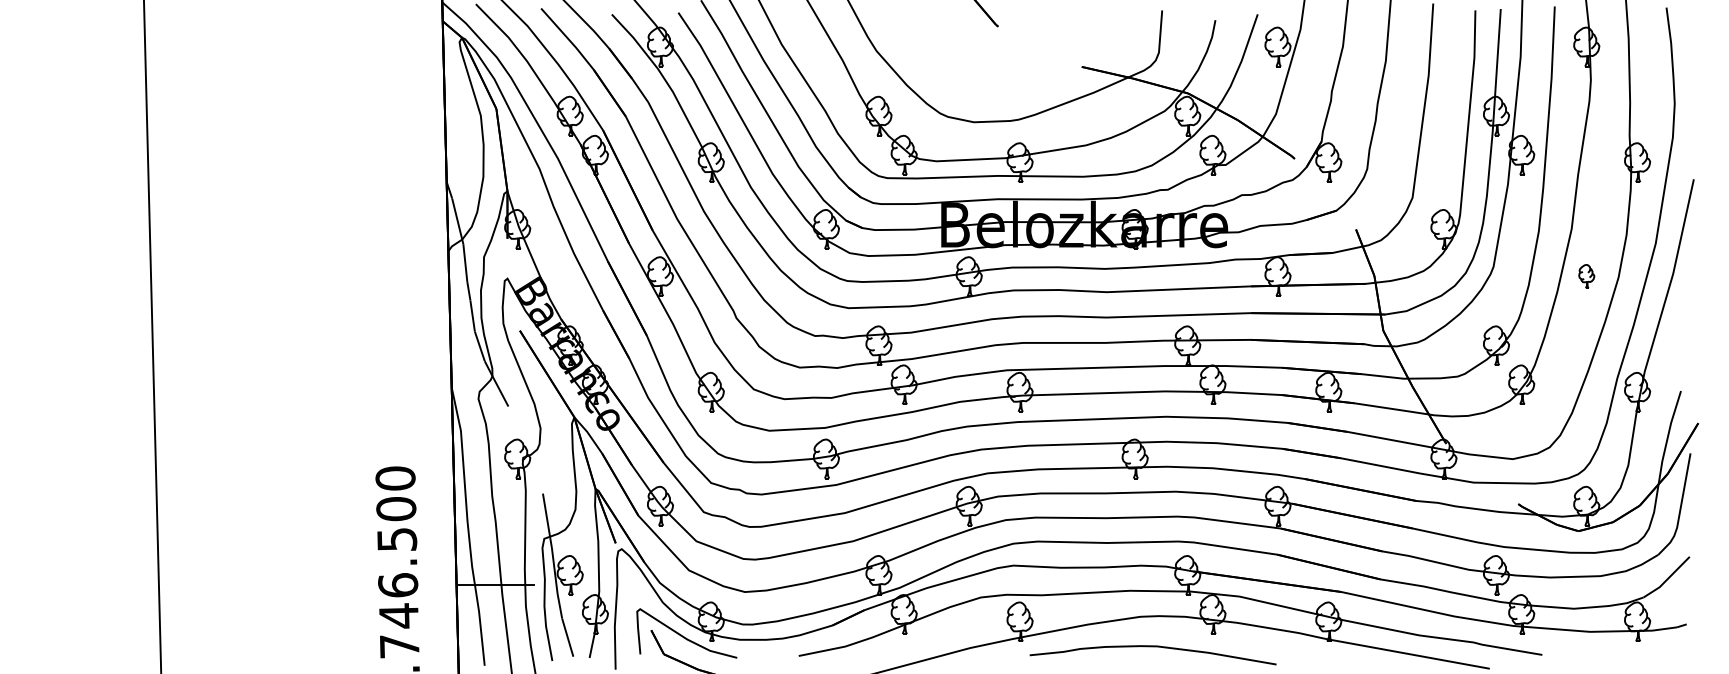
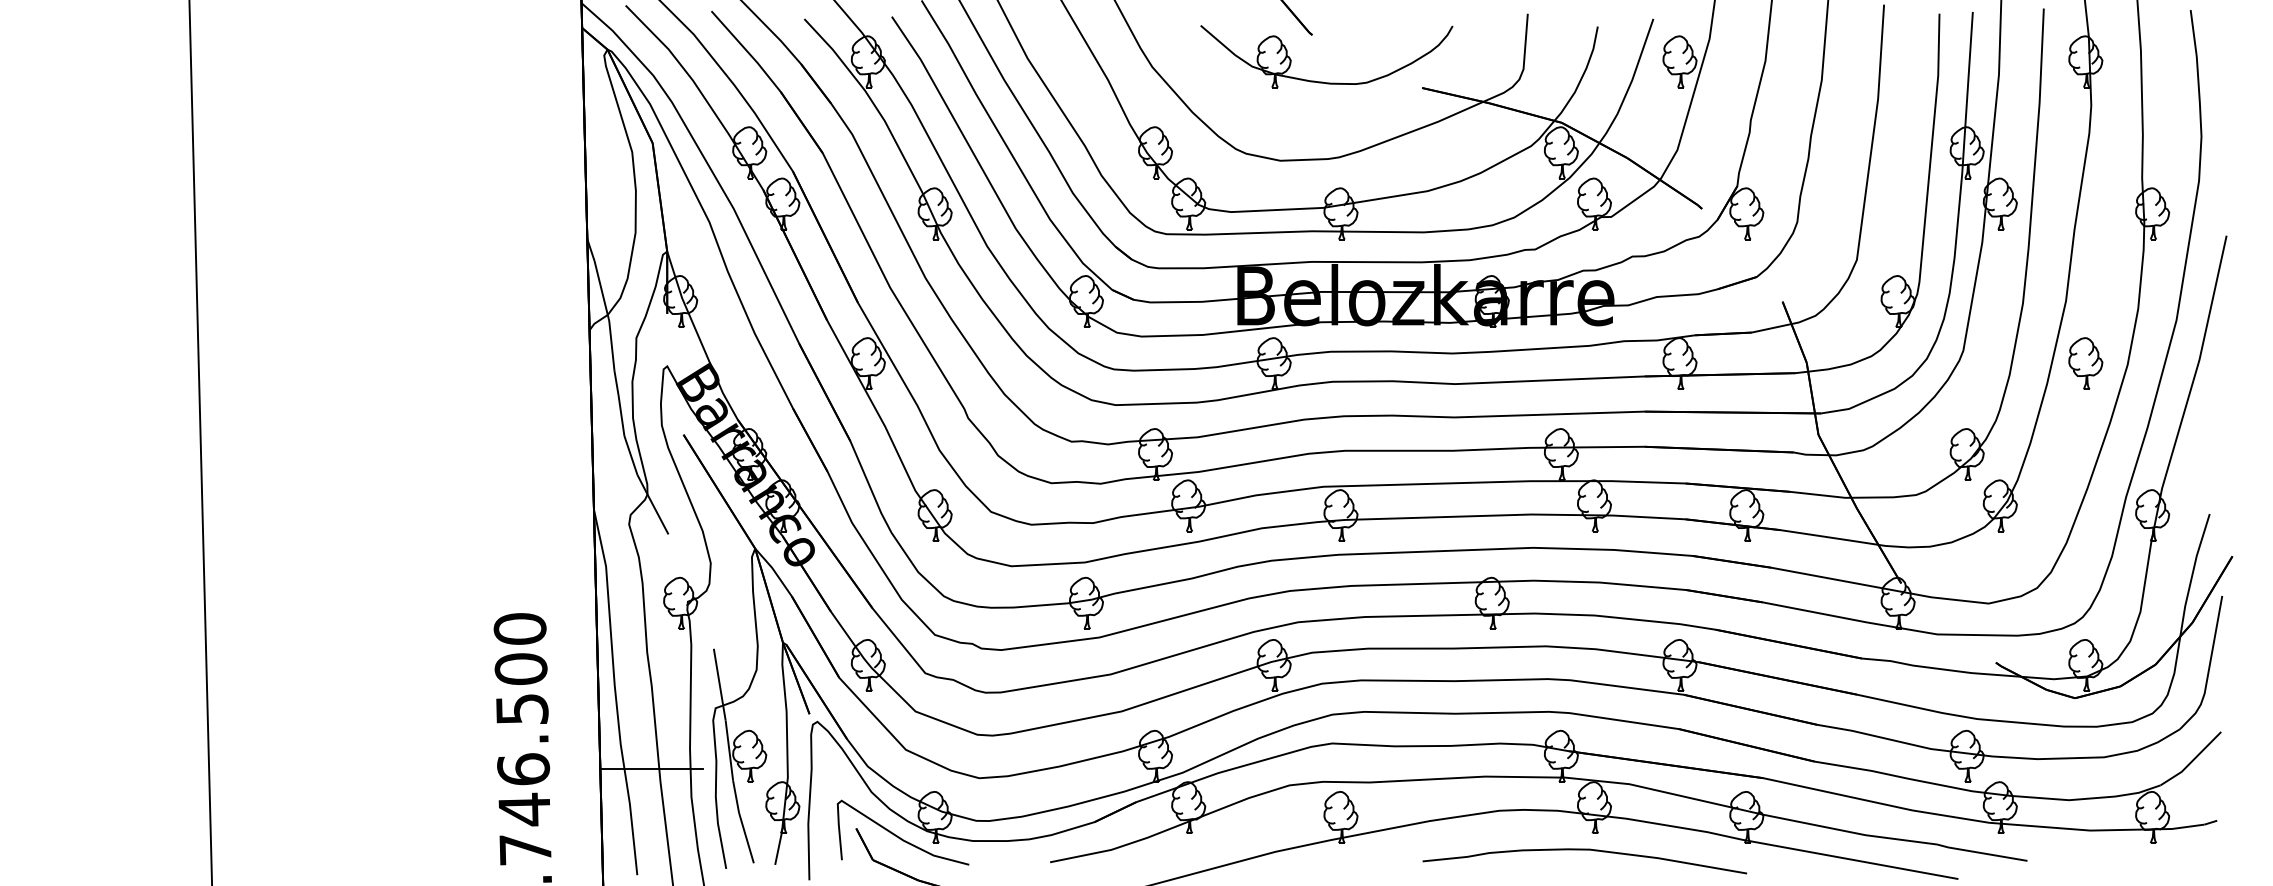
part: (1006, 61) -> (1323, 81), added
part: (1586, 276) -> (2085, 363), size x1.67
curve: (1152, 647) -> (1584, 850), moved

